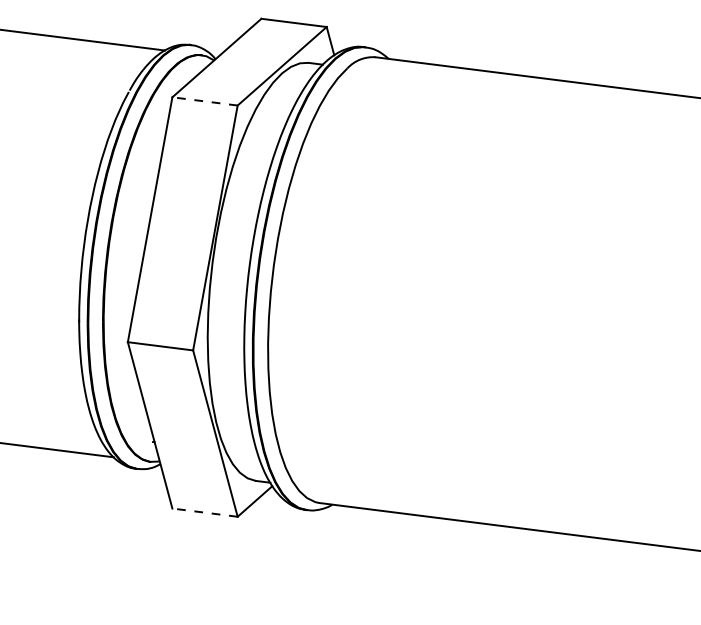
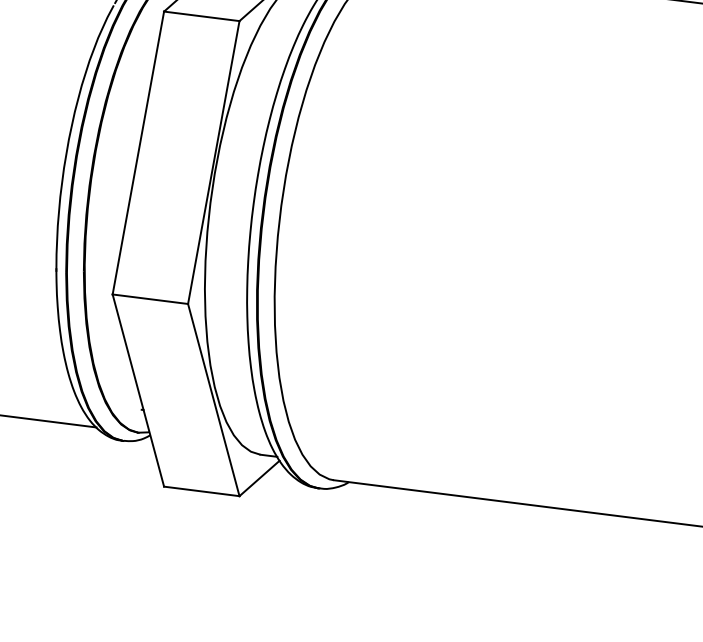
line: (205, 101) -> (202, 16), dashed -> solid
line: (205, 512) -> (202, 491), dashed -> solid

